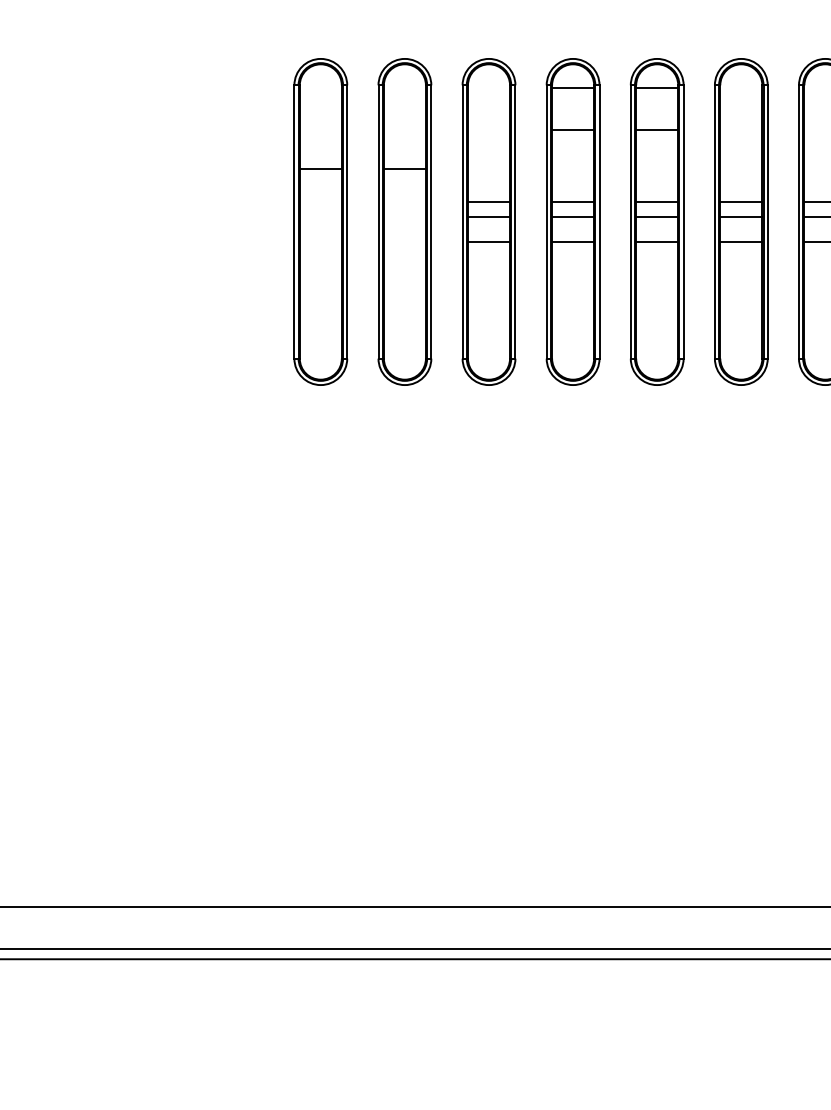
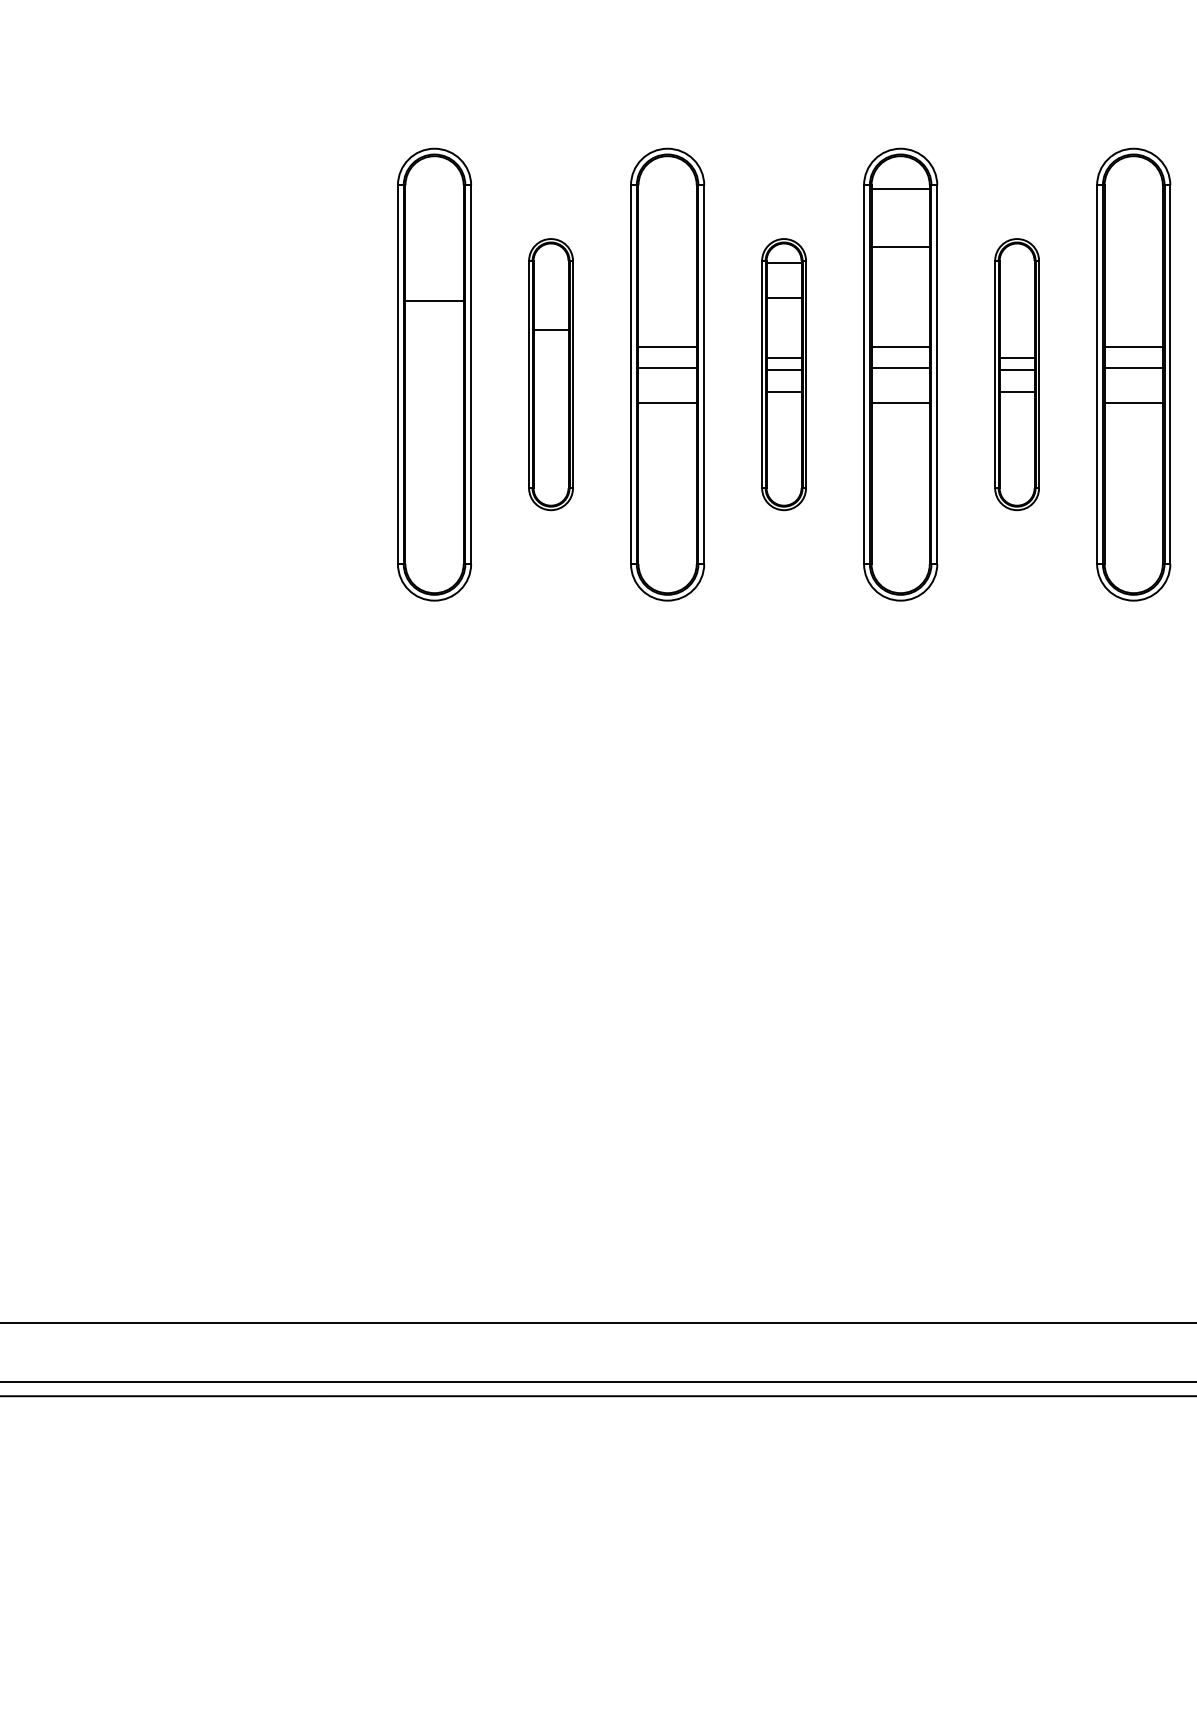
part: (404, 221) -> (550, 374), size x0.6
part: (572, 221) -> (783, 374), size x0.6
part: (740, 221) -> (1016, 374), size x0.6

